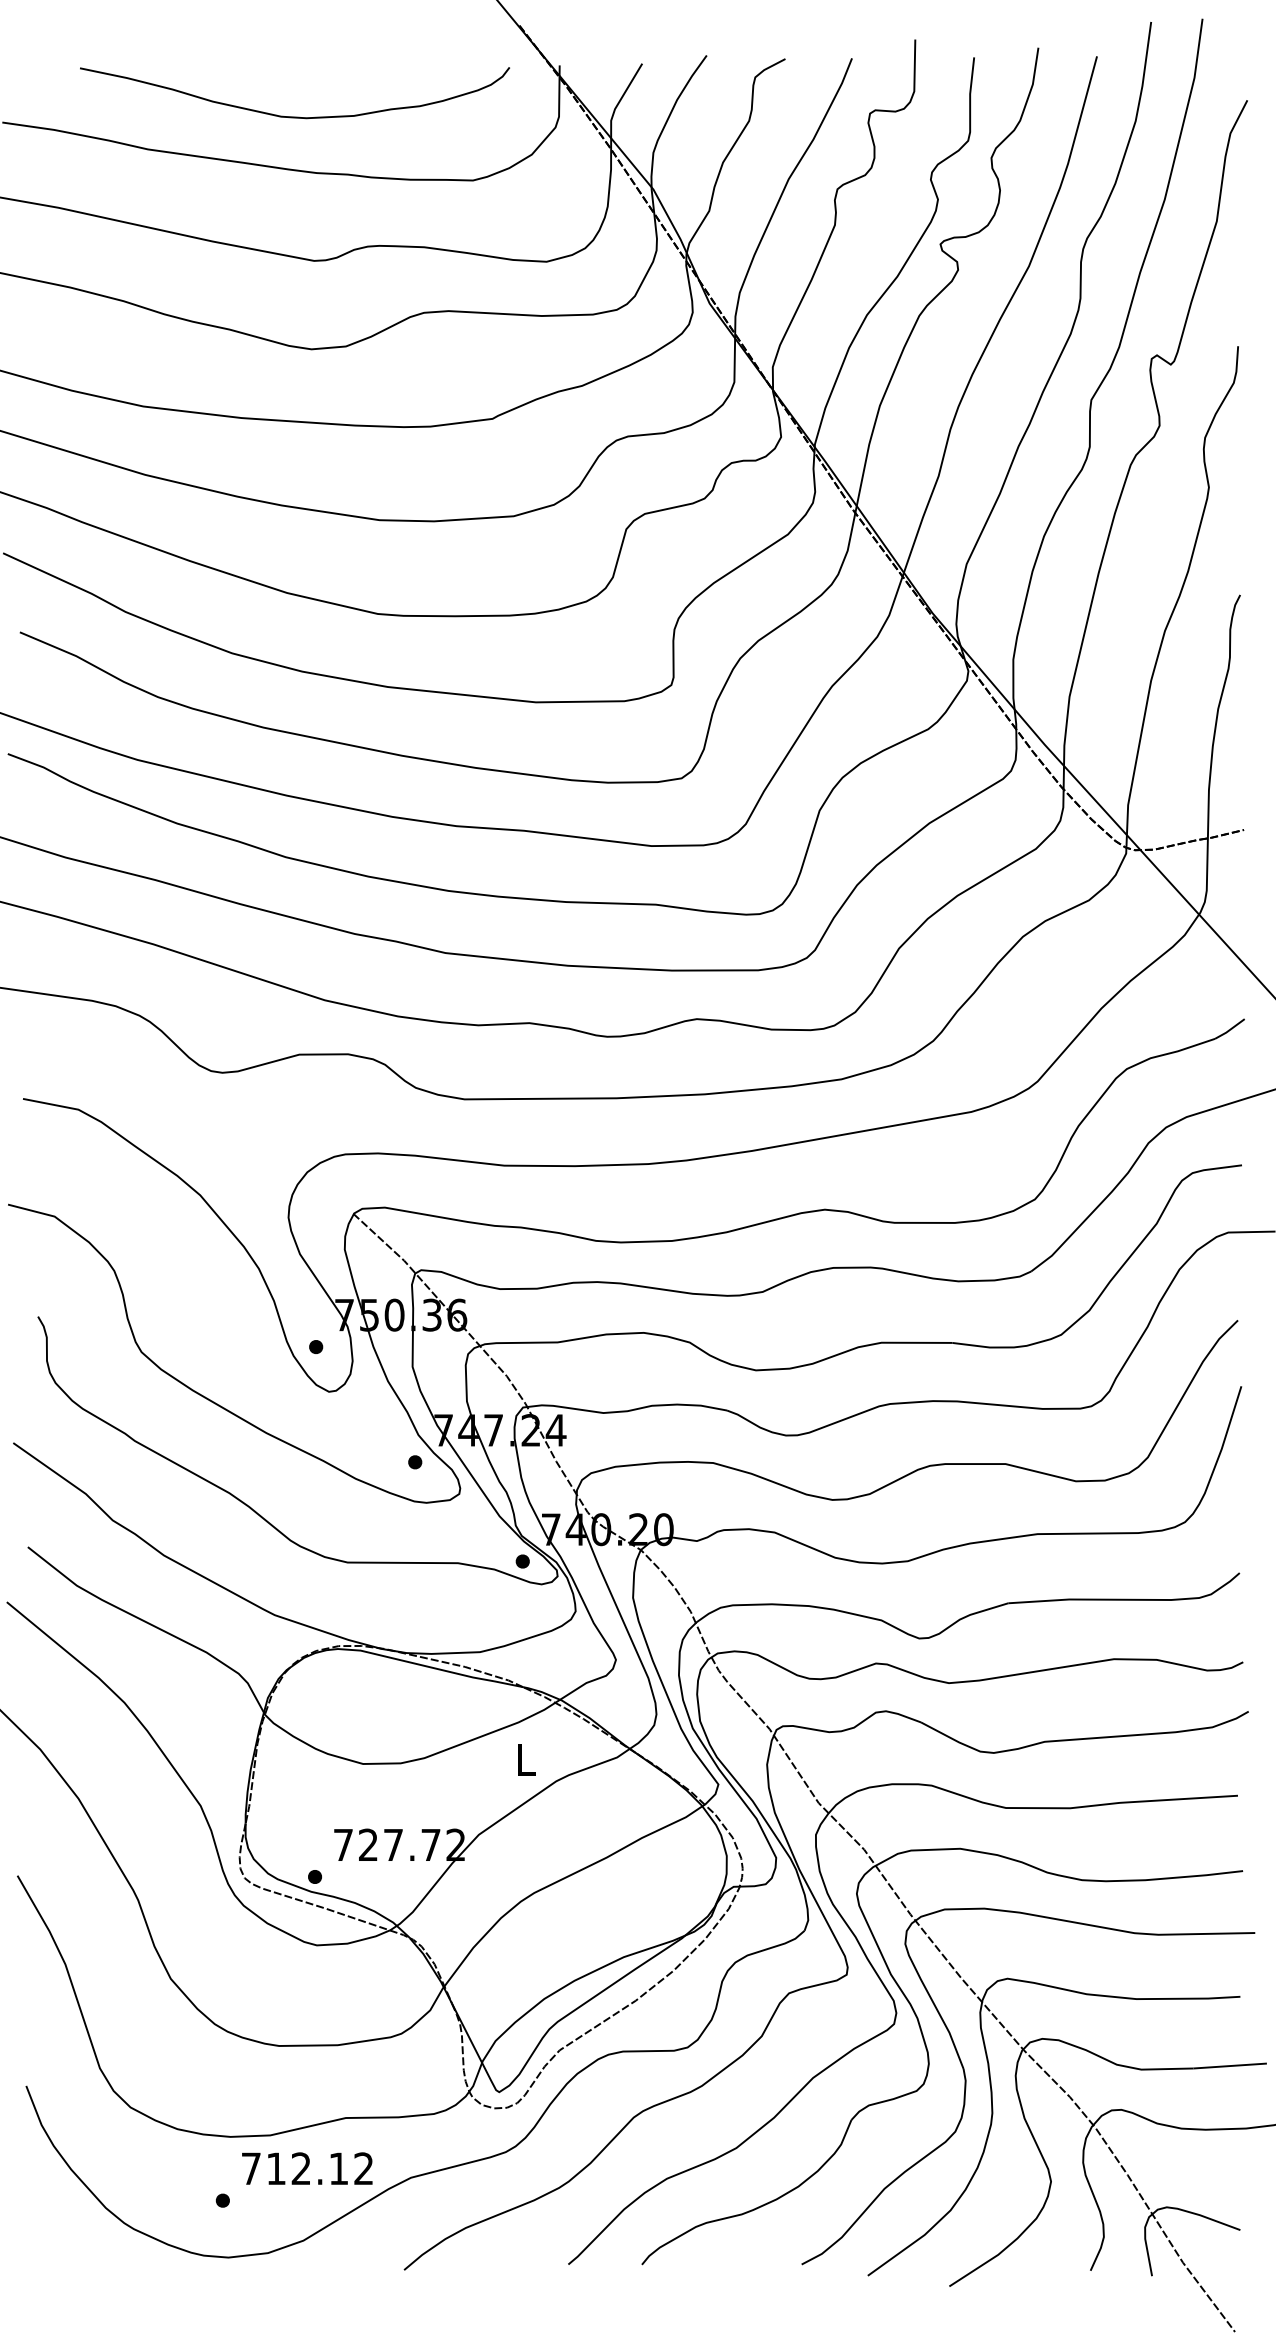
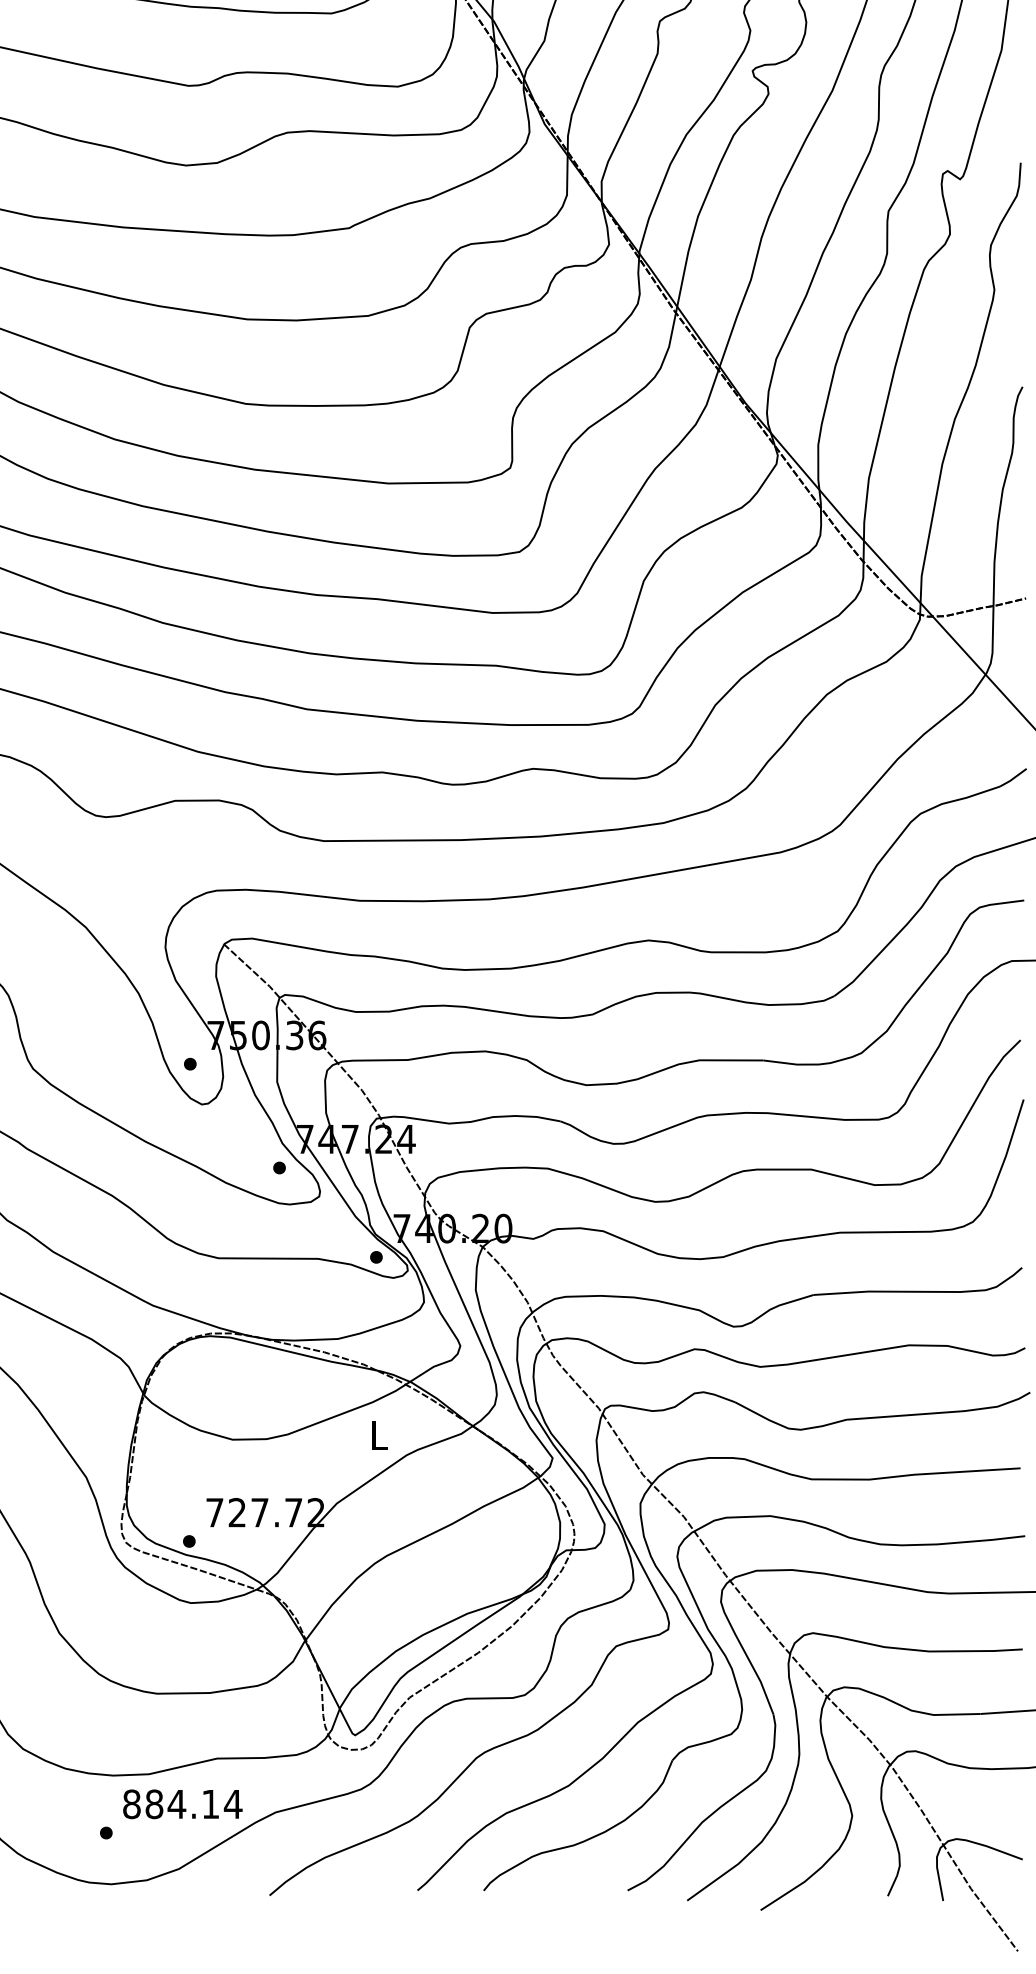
text: (307, 2168) -> (182, 1804), 712.12 -> 884.14

